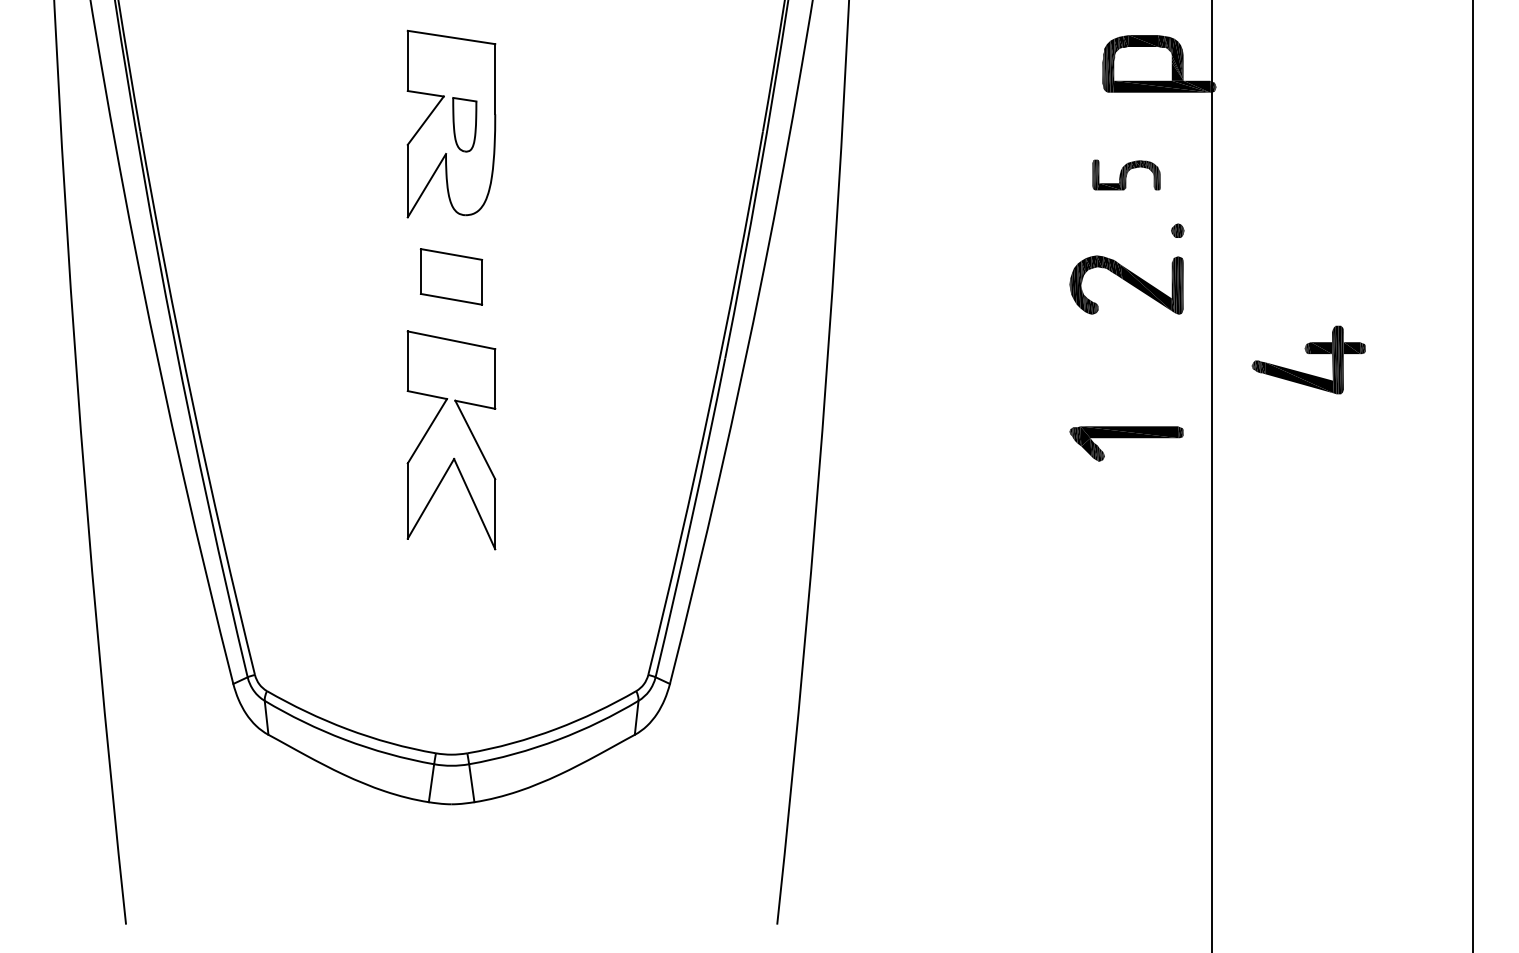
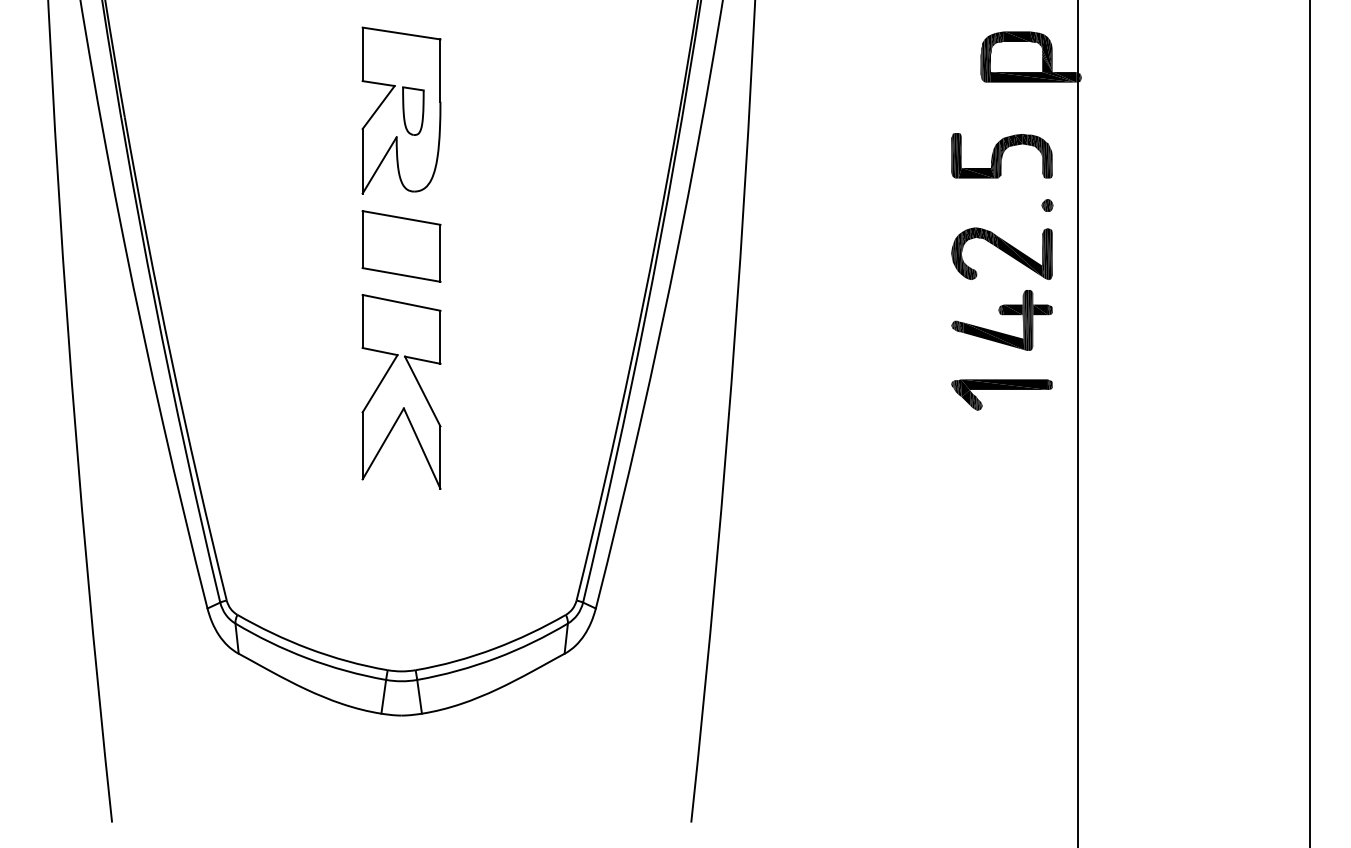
part: (1126, 174) -> (1001, 155), size x1.67
part: (451, 276) -> (401, 246), size x1.43
part: (1308, 360) -> (1001, 320), moved

